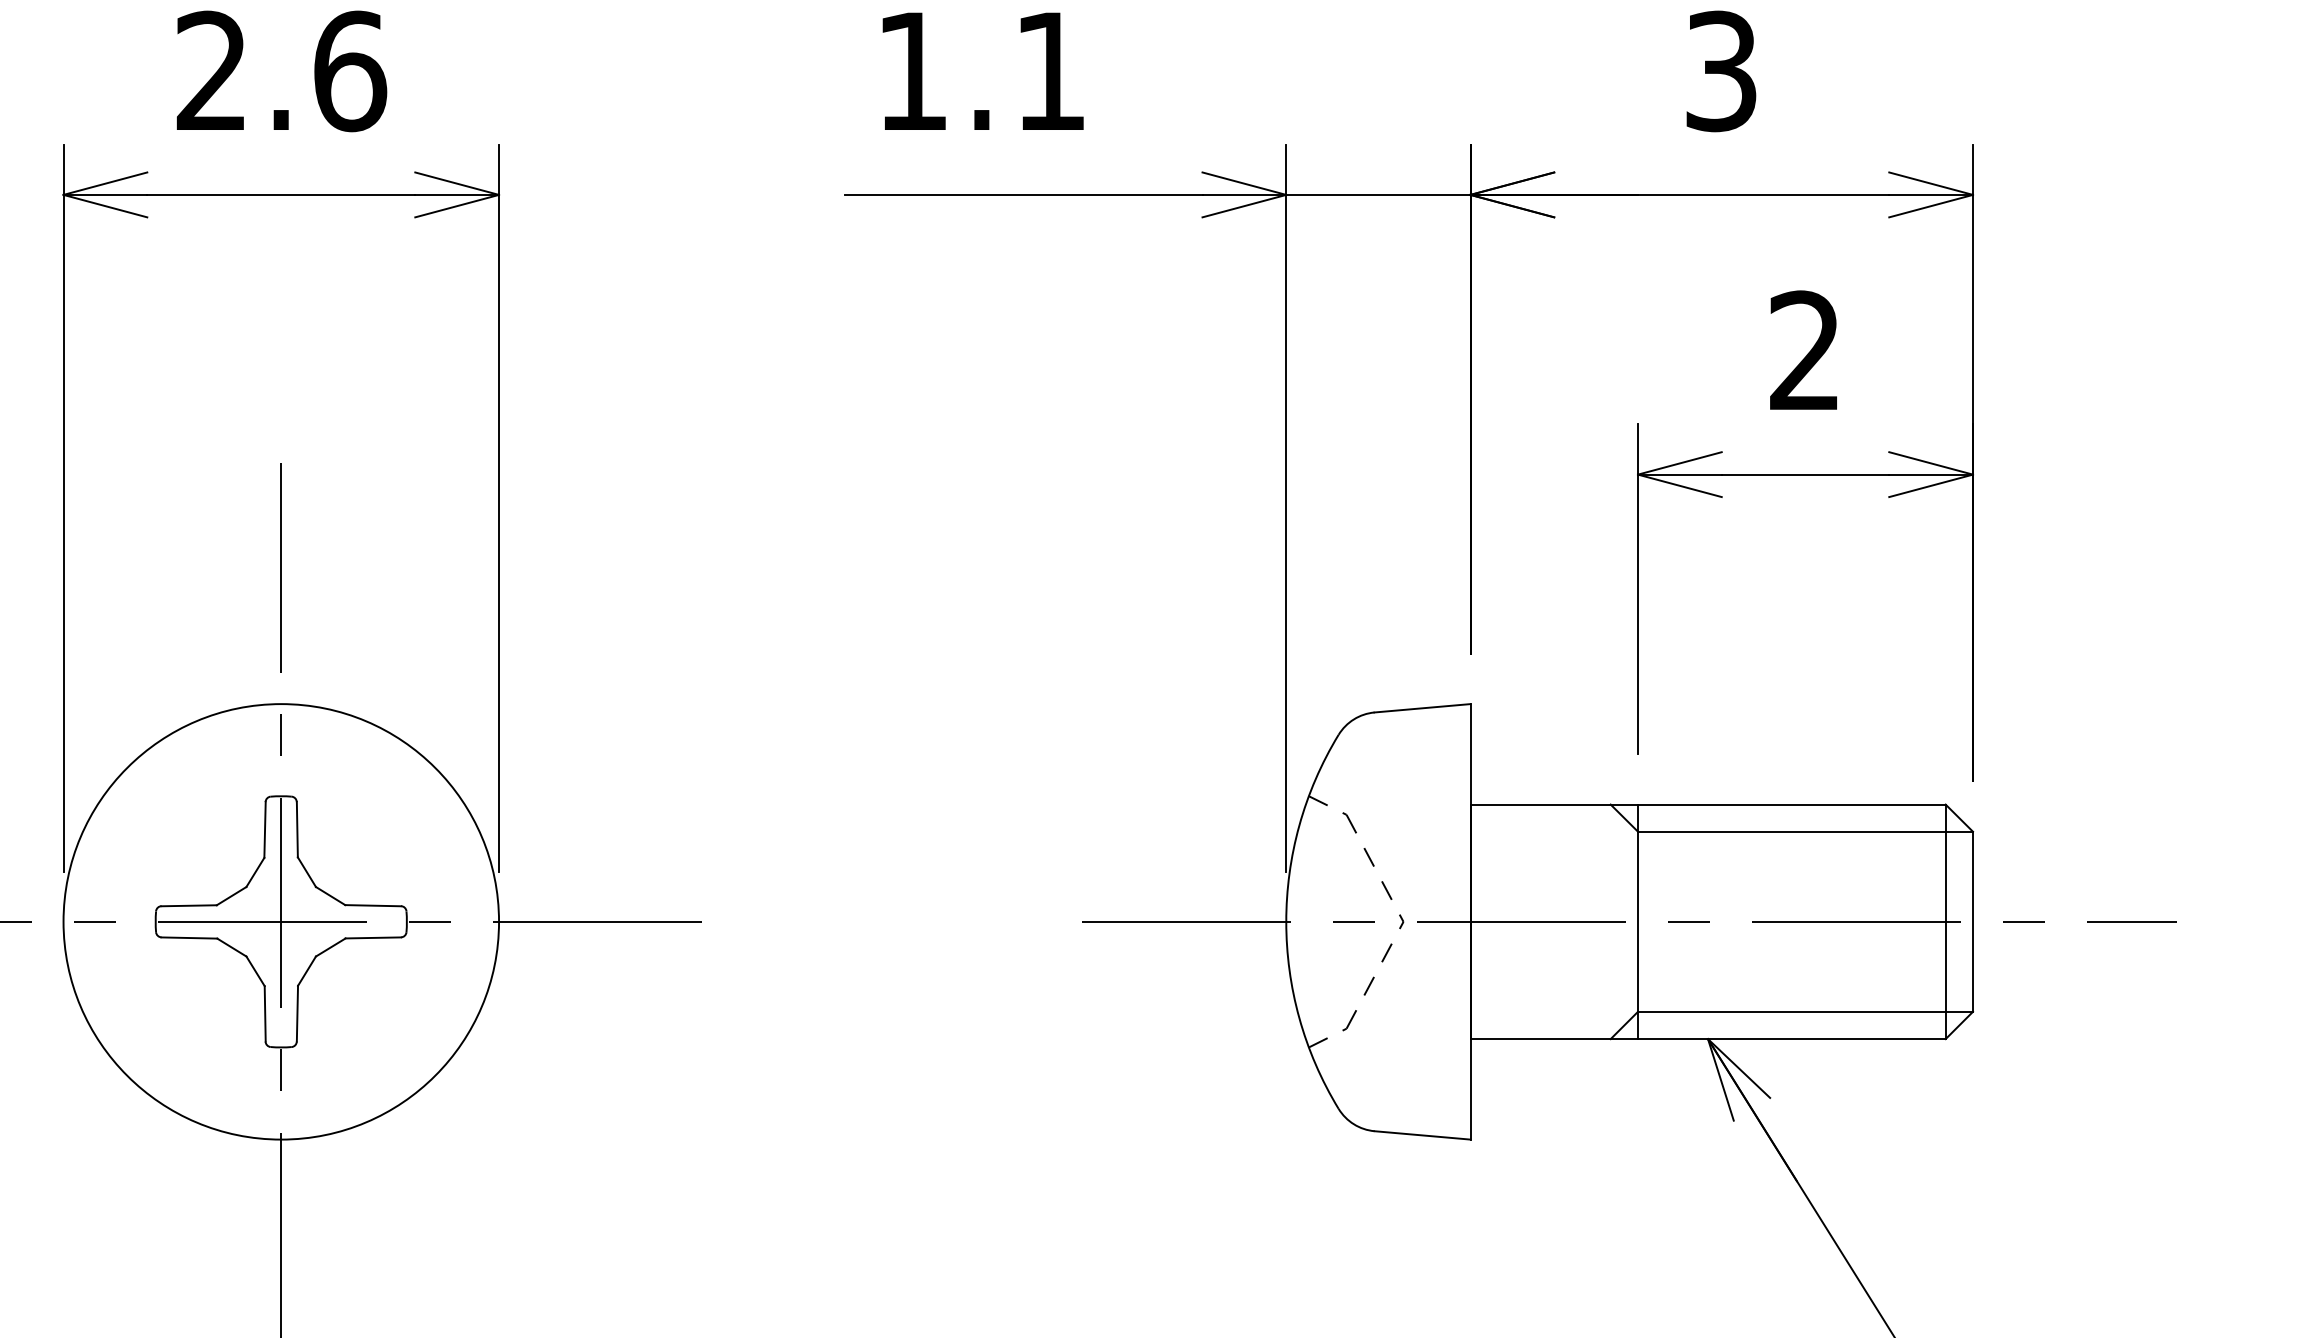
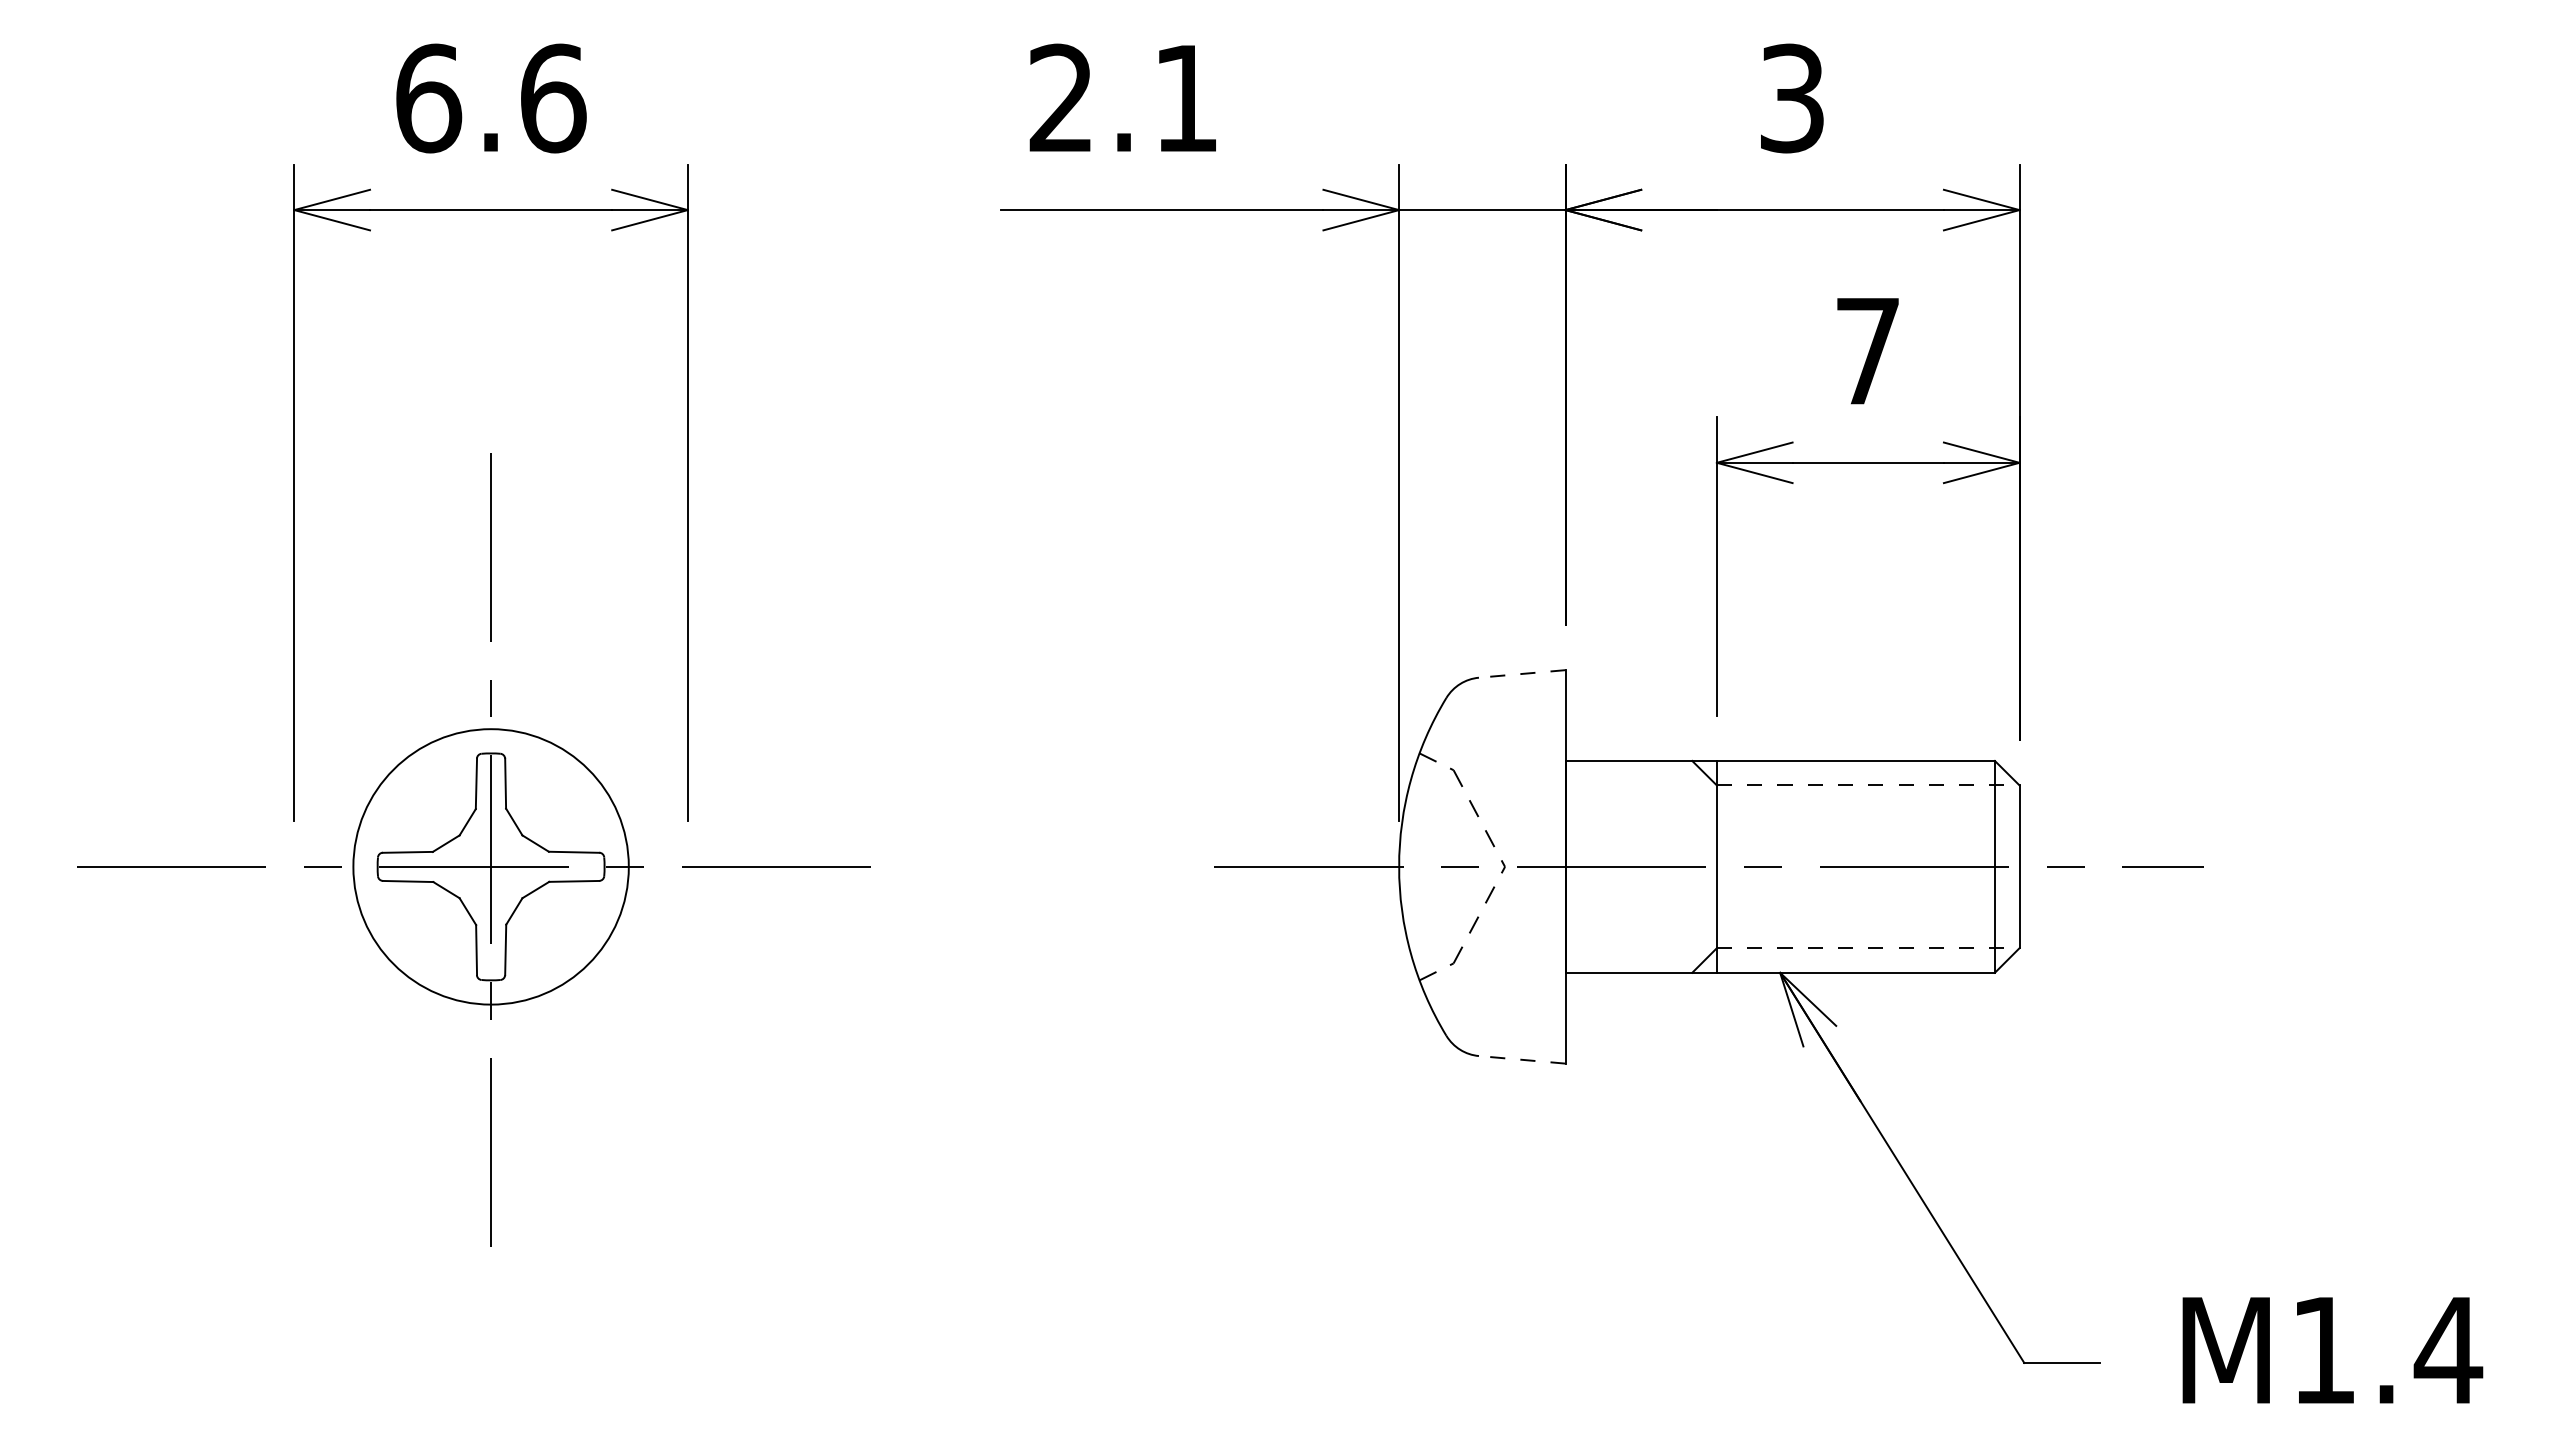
text: (911, 70) -> (1060, 97), 1.1 -> 2.1
text: (213, 71) -> (429, 98), 2.6 -> 6.6
text: (1804, 350) -> (1867, 350), 2 -> 7
line: (1422, 707) -> (1522, 673), solid -> dashed
line: (1805, 831) -> (1868, 785), solid -> dashed
circle: (280, 921) -> (490, 866), size x0.7
line: (1805, 1012) -> (1868, 948), solid -> dashed
line: (1422, 1135) -> (1522, 1059), solid -> dashed

